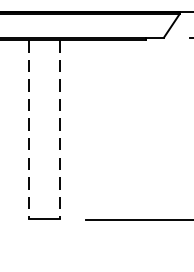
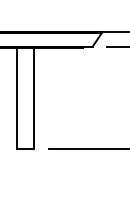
line: (28, 130) -> (16, 98), dashed -> solid
line: (60, 130) -> (34, 98), dashed -> solid

